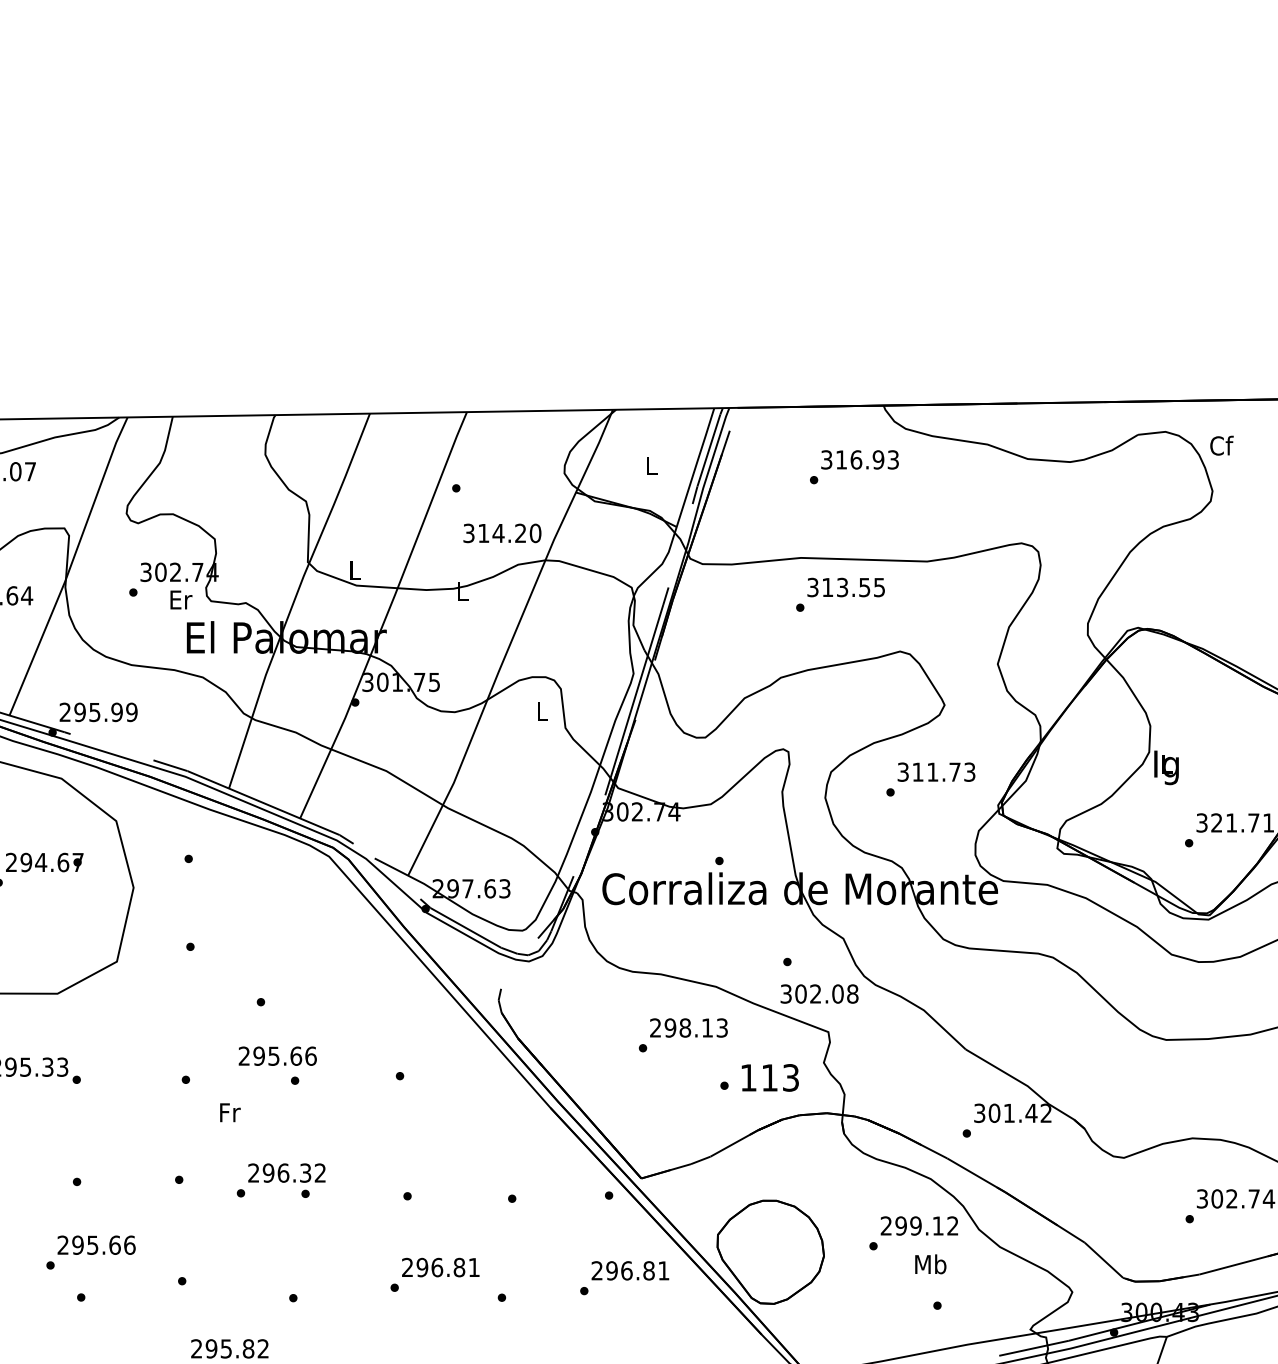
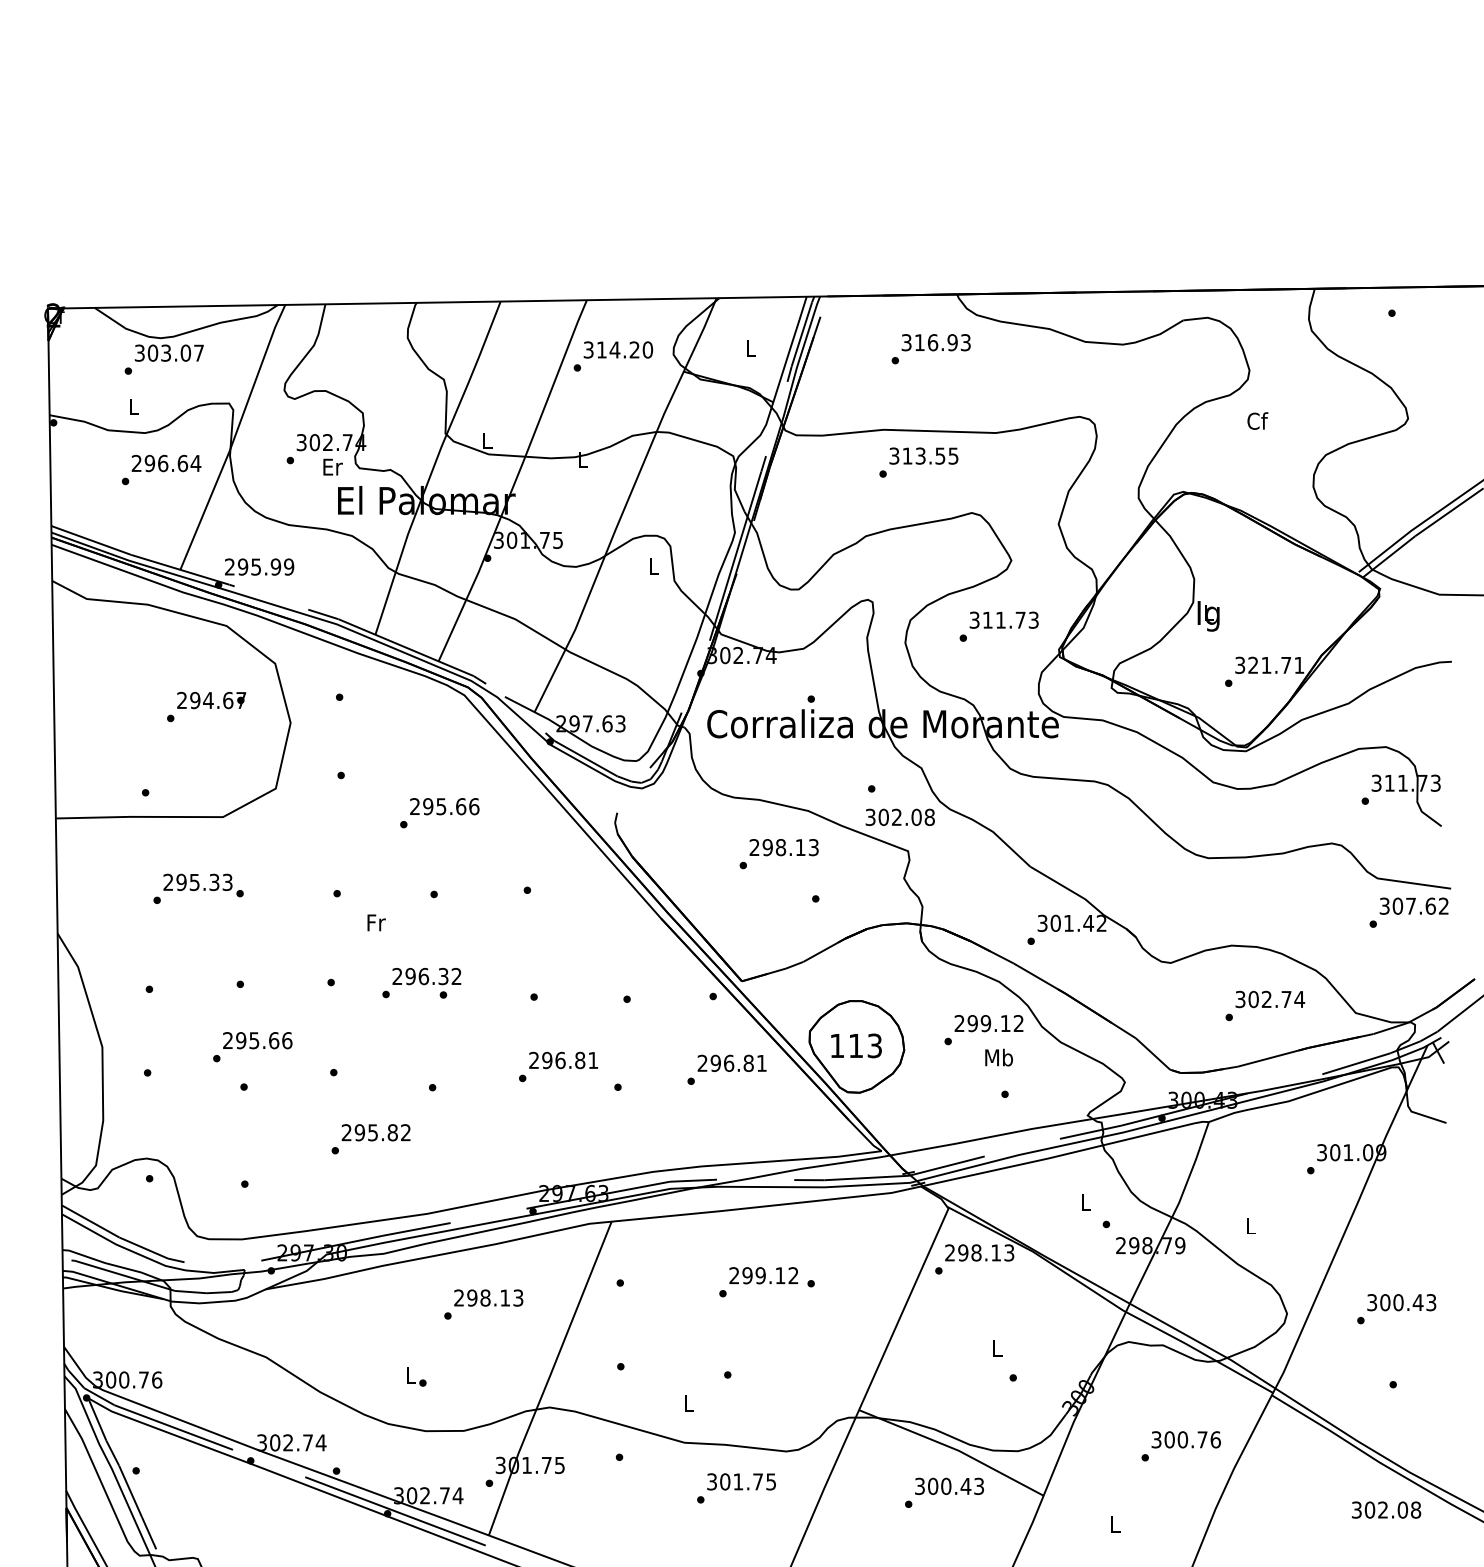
text: (1221, 445) -> (1257, 420), moved
text: (502, 532) -> (618, 349), moved
text: (277, 1056) -> (444, 806), moved
text: (770, 1077) -> (856, 1045), moved

